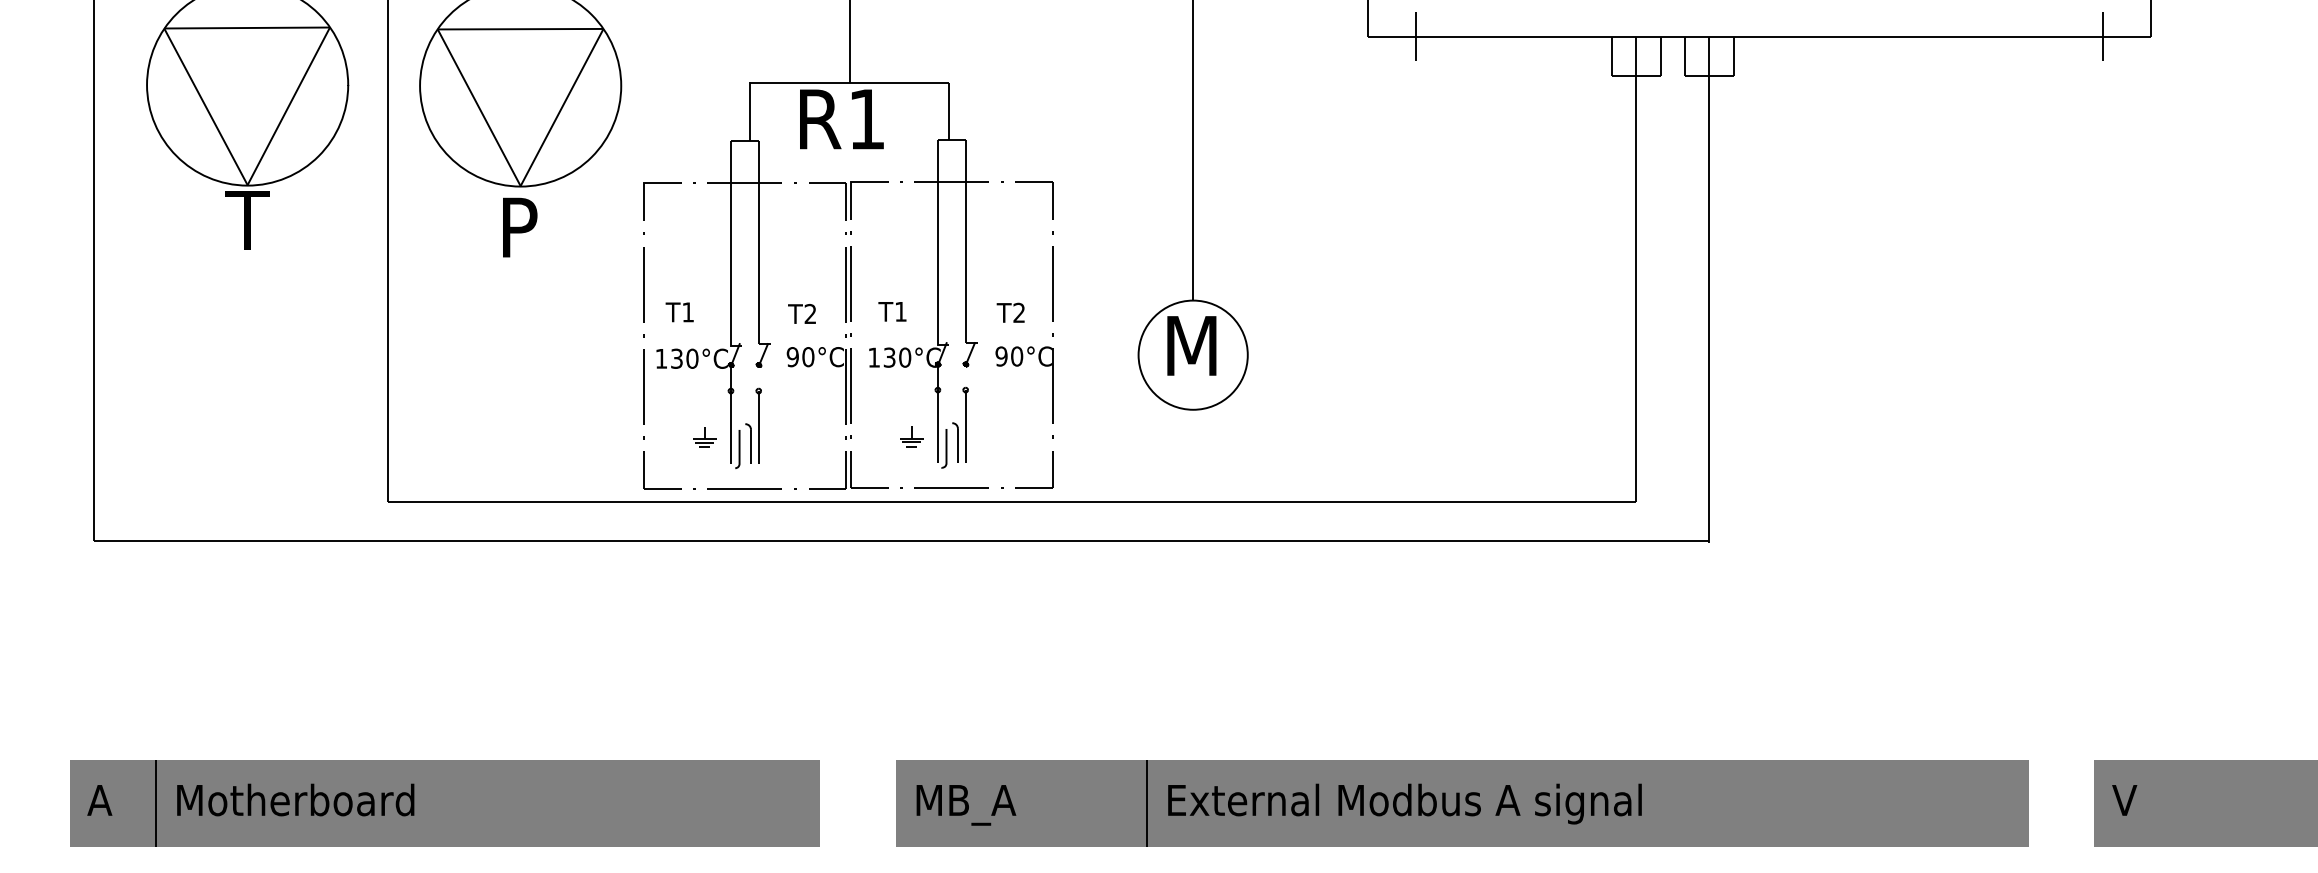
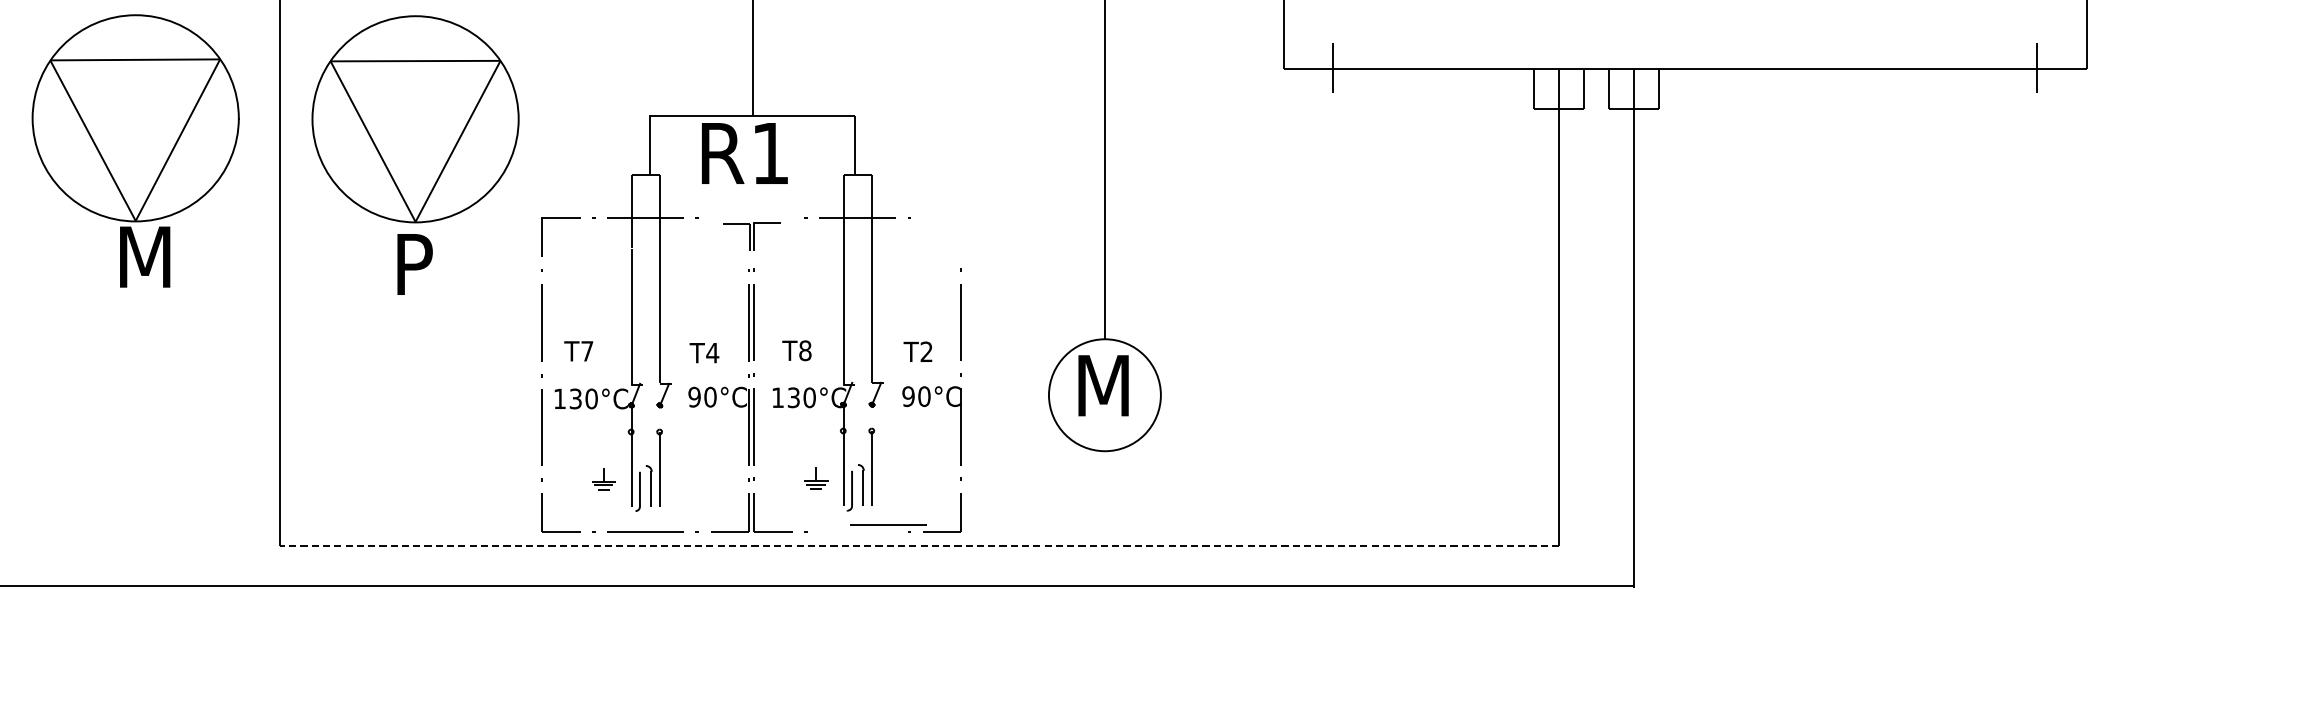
part: (1034, 182) -> (942, 218), removed
part: (848, 200) -> (751, 236), size x0.7
text: (253, 220) -> (141, 257), T -> M
text: (900, 311) -> (804, 350), T1 -> T8
text: (687, 312) -> (586, 351), T1 -> T7
text: (810, 313) -> (712, 352), T2 -> T4
line: (951, 487) -> (887, 523), moved
line: (1011, 502) -> (918, 546), solid -> dashed

